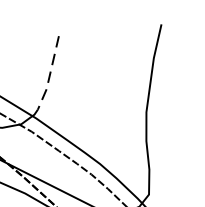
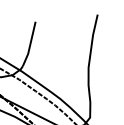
line: (50, 75) -> (30, 45), dashed -> solid

